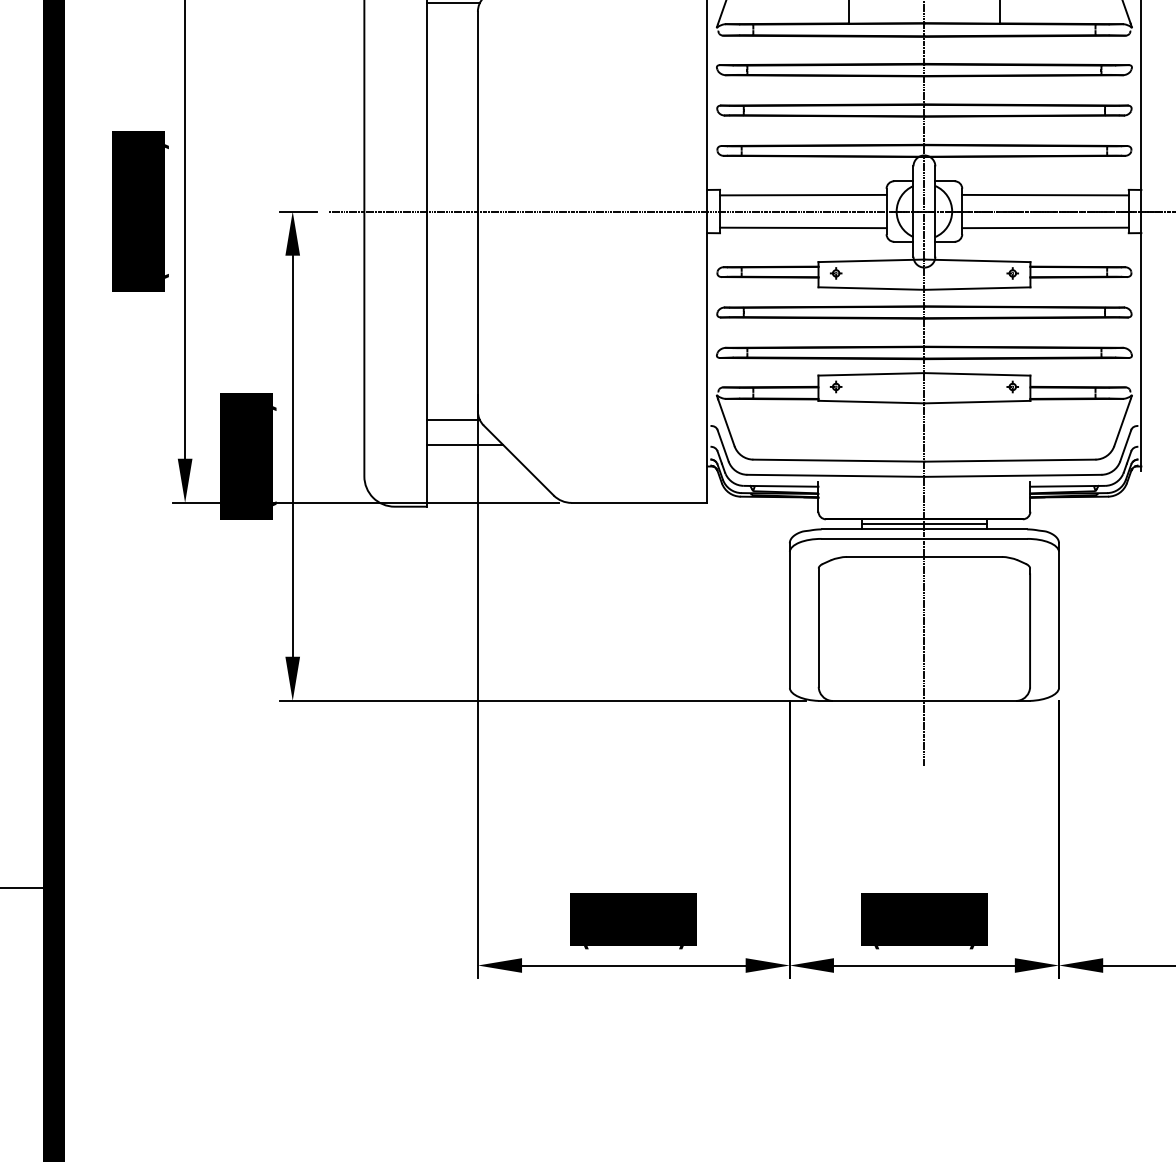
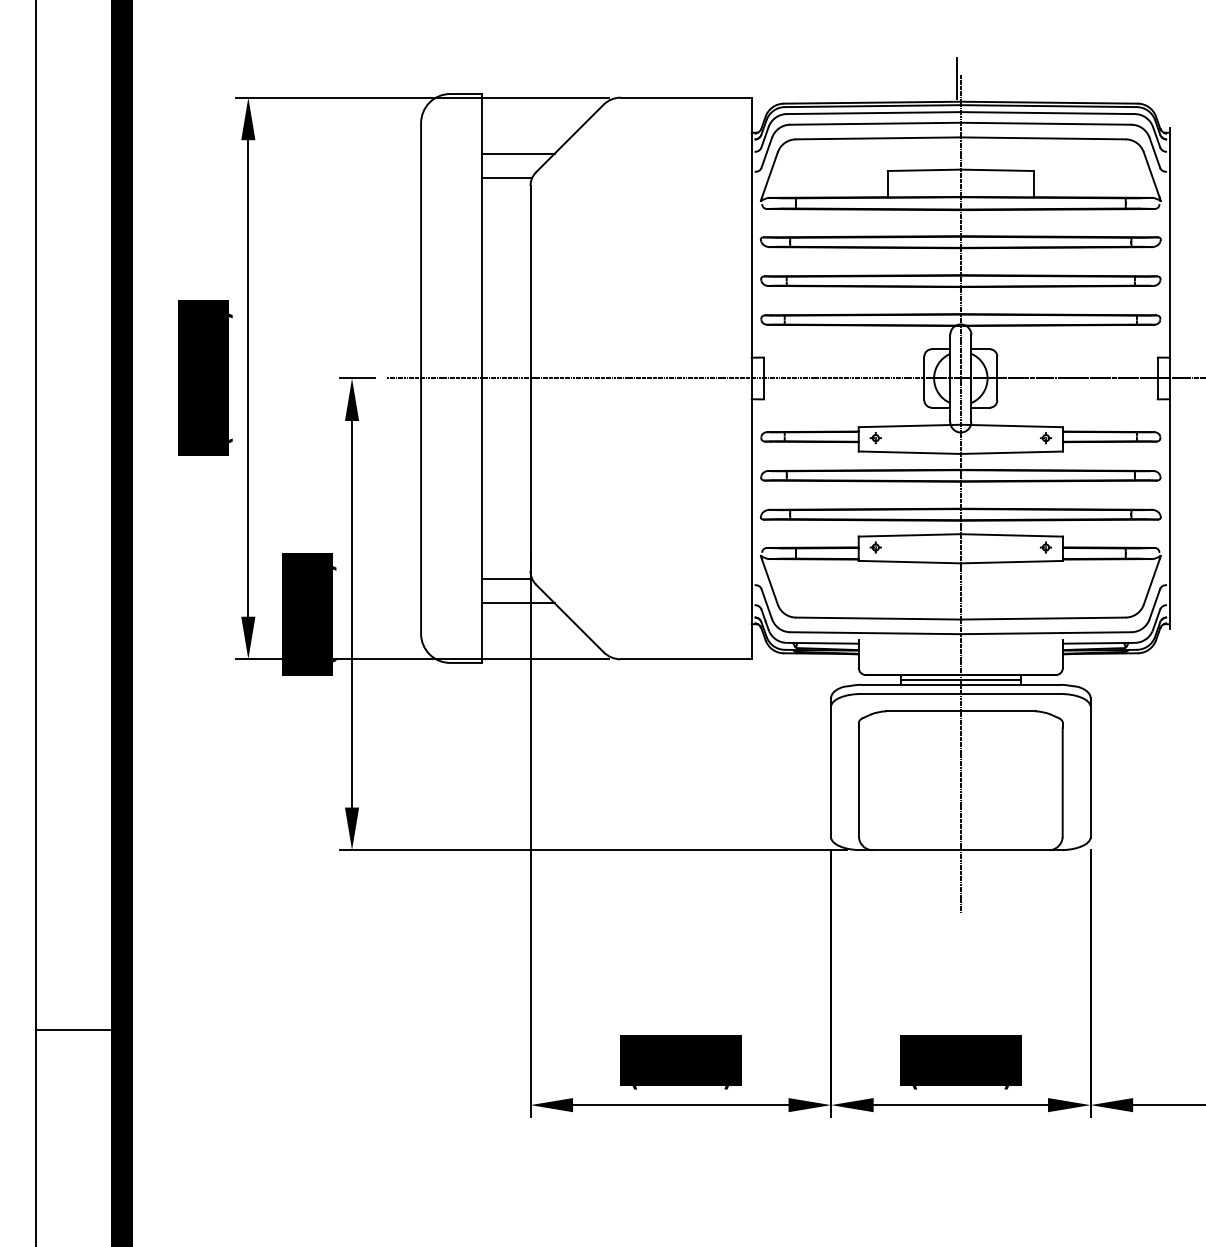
line: (802, 194) -> (843, 362), removed
line: (1045, 194) -> (1077, 362), removed
line: (802, 228) -> (843, 394), removed
line: (1045, 228) -> (1077, 394), removed

